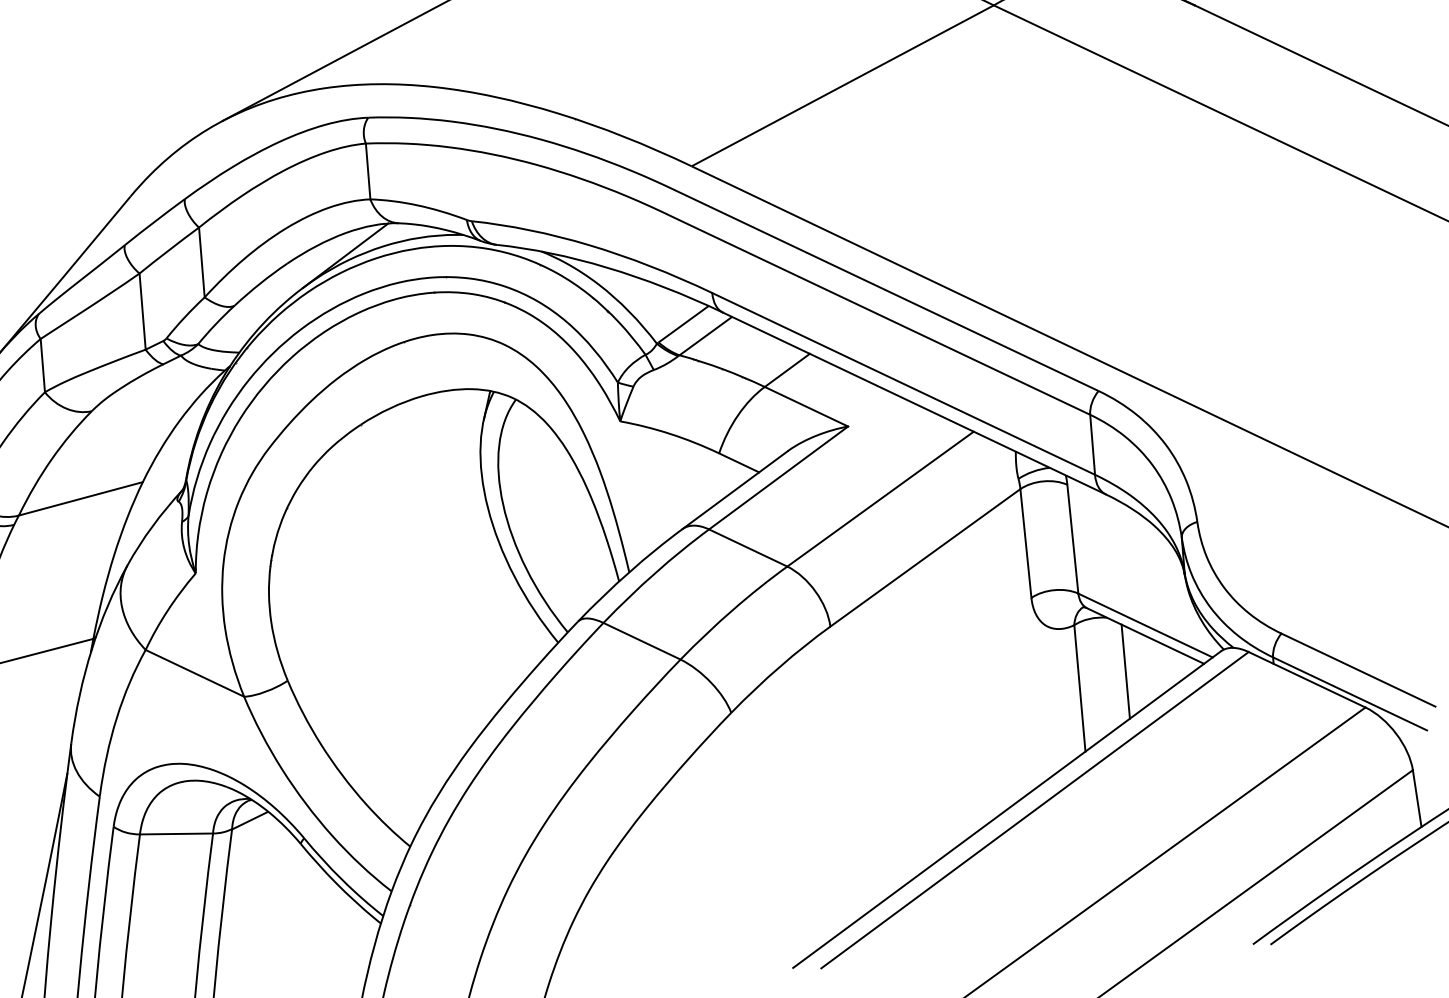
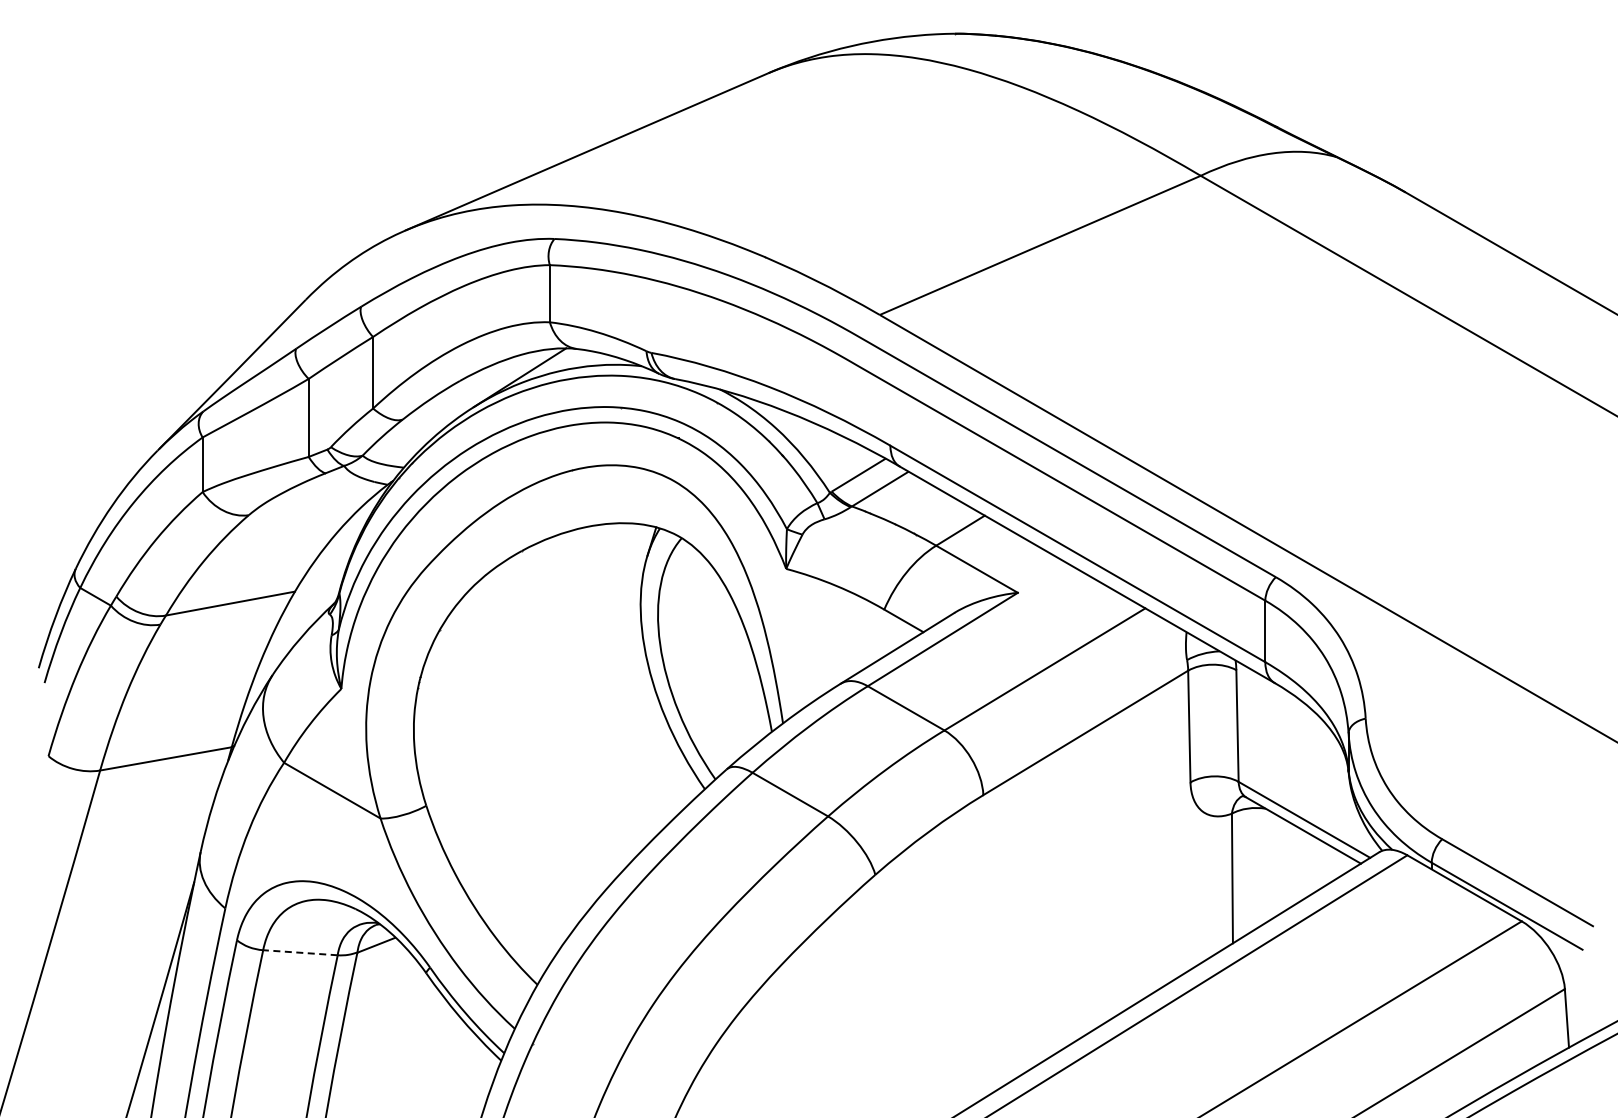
line: (1125, 671) -> (1280, 865), removed
line: (175, 833) -> (299, 952), solid -> dashed

